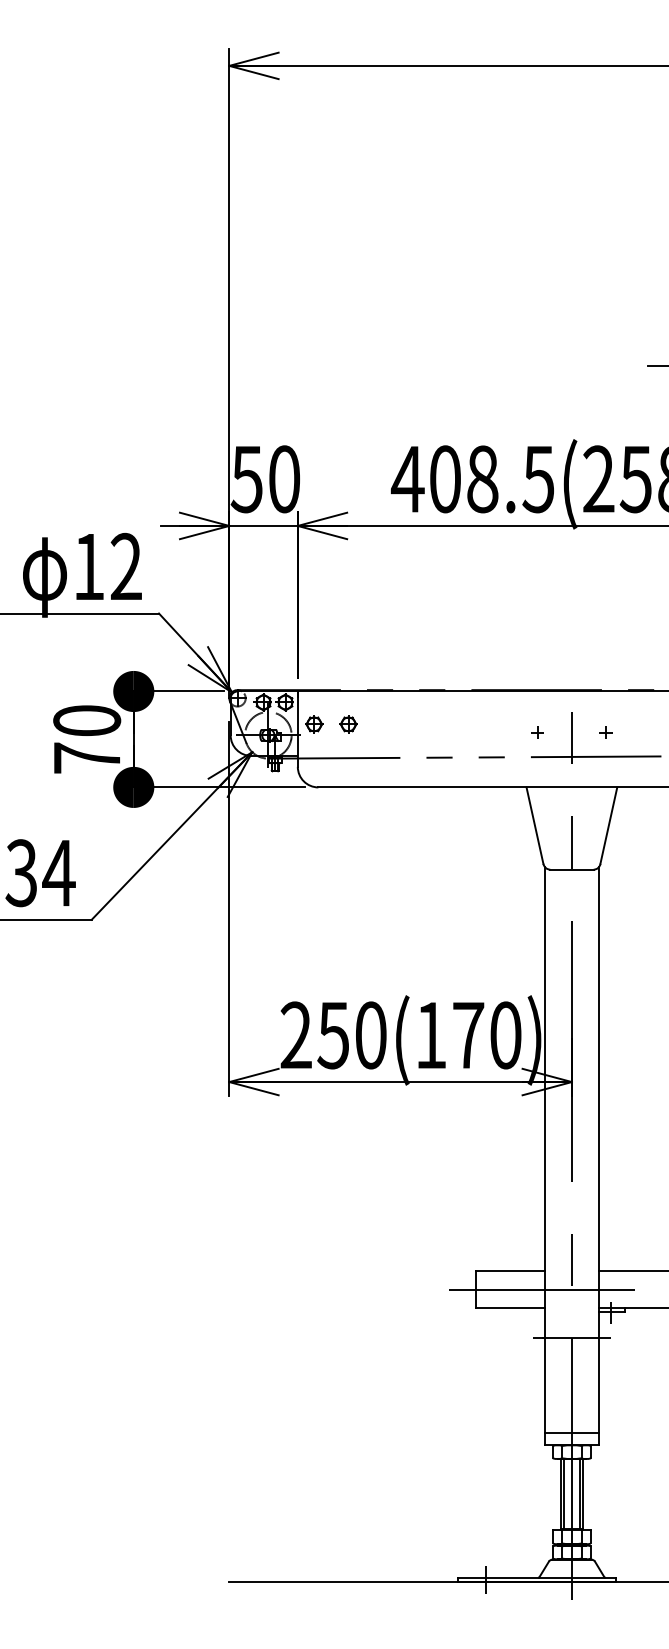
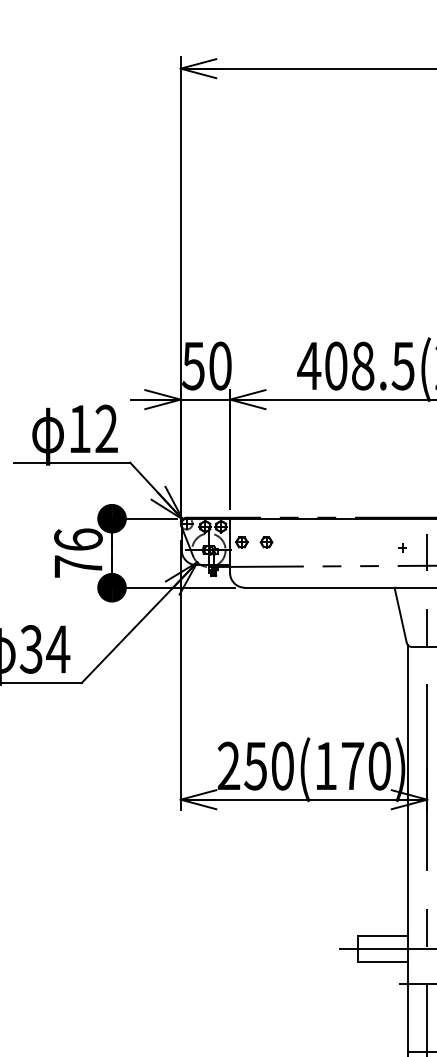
text: (87, 720) -> (78, 539), 70 -> 76

